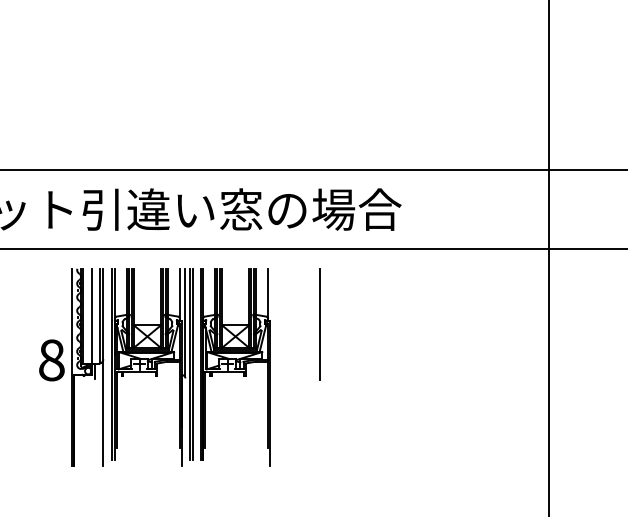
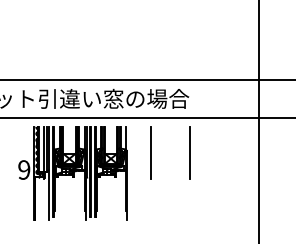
line: (401, 323) -> (189, 152), added
text: (52, 359) -> (24, 169), 8 -> 9

